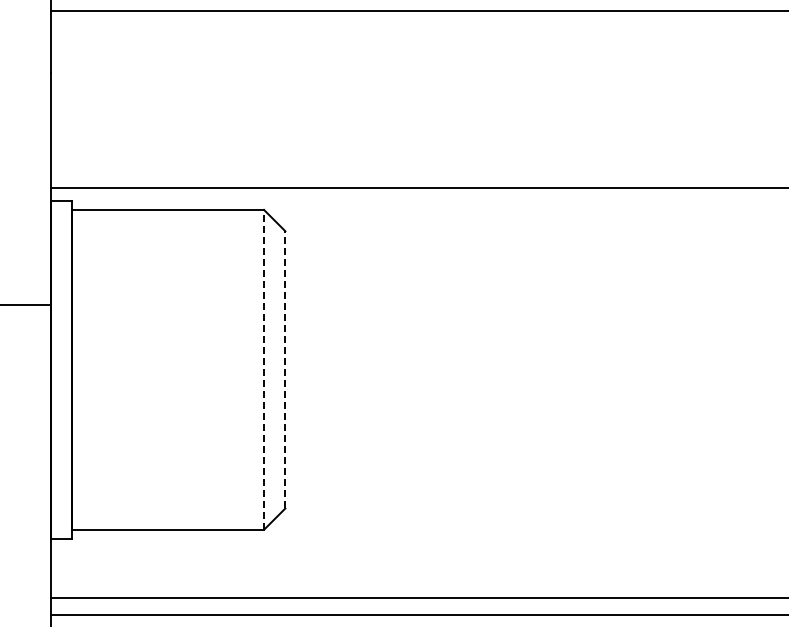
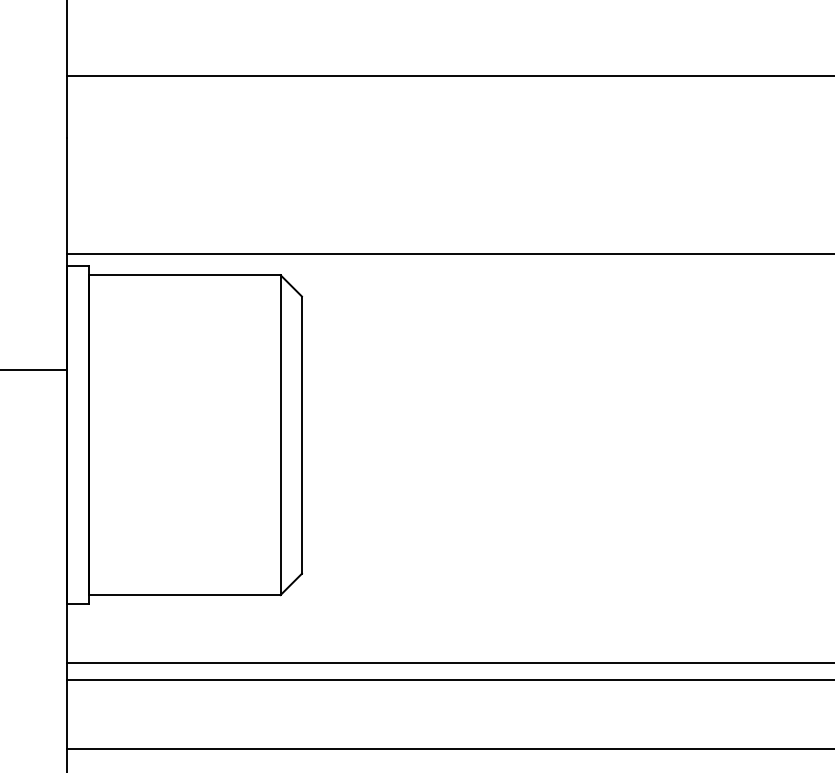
line: (263, 370) -> (280, 435), dashed -> solid
line: (284, 370) -> (301, 435), dashed -> solid

